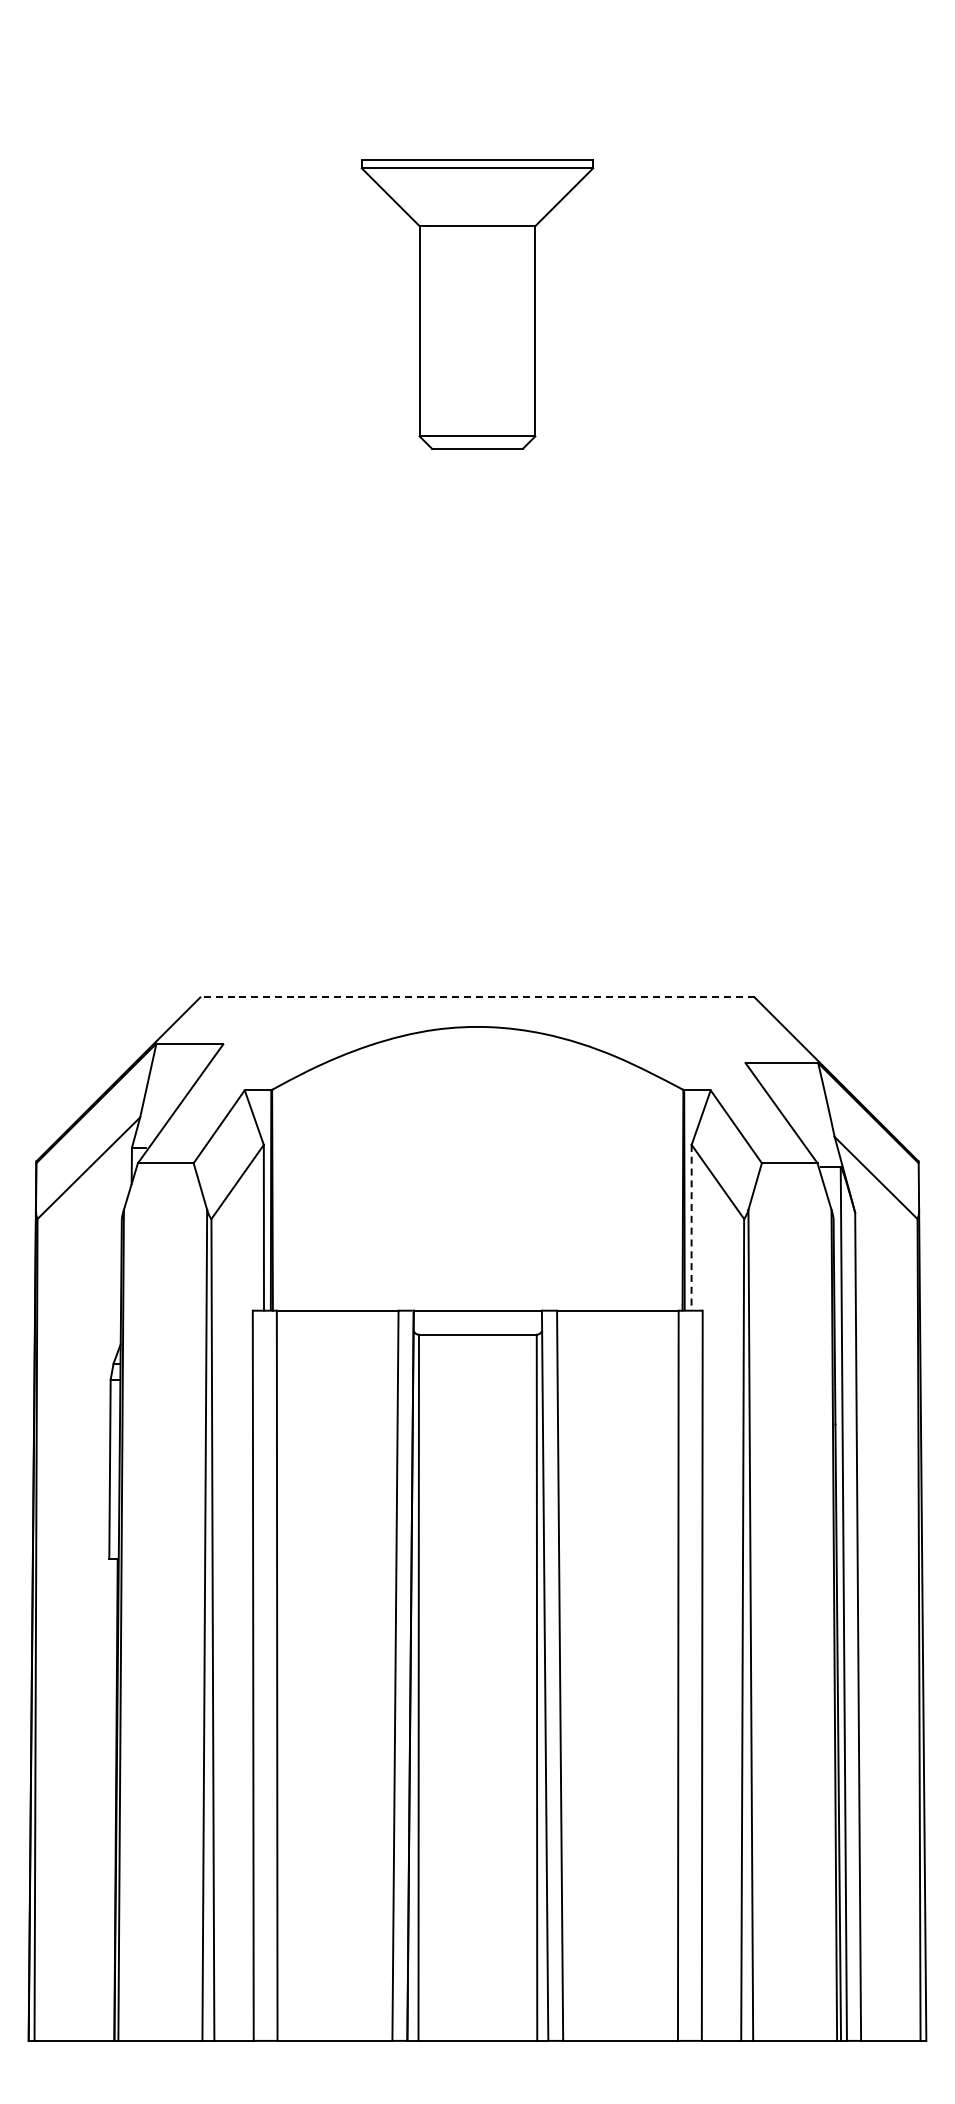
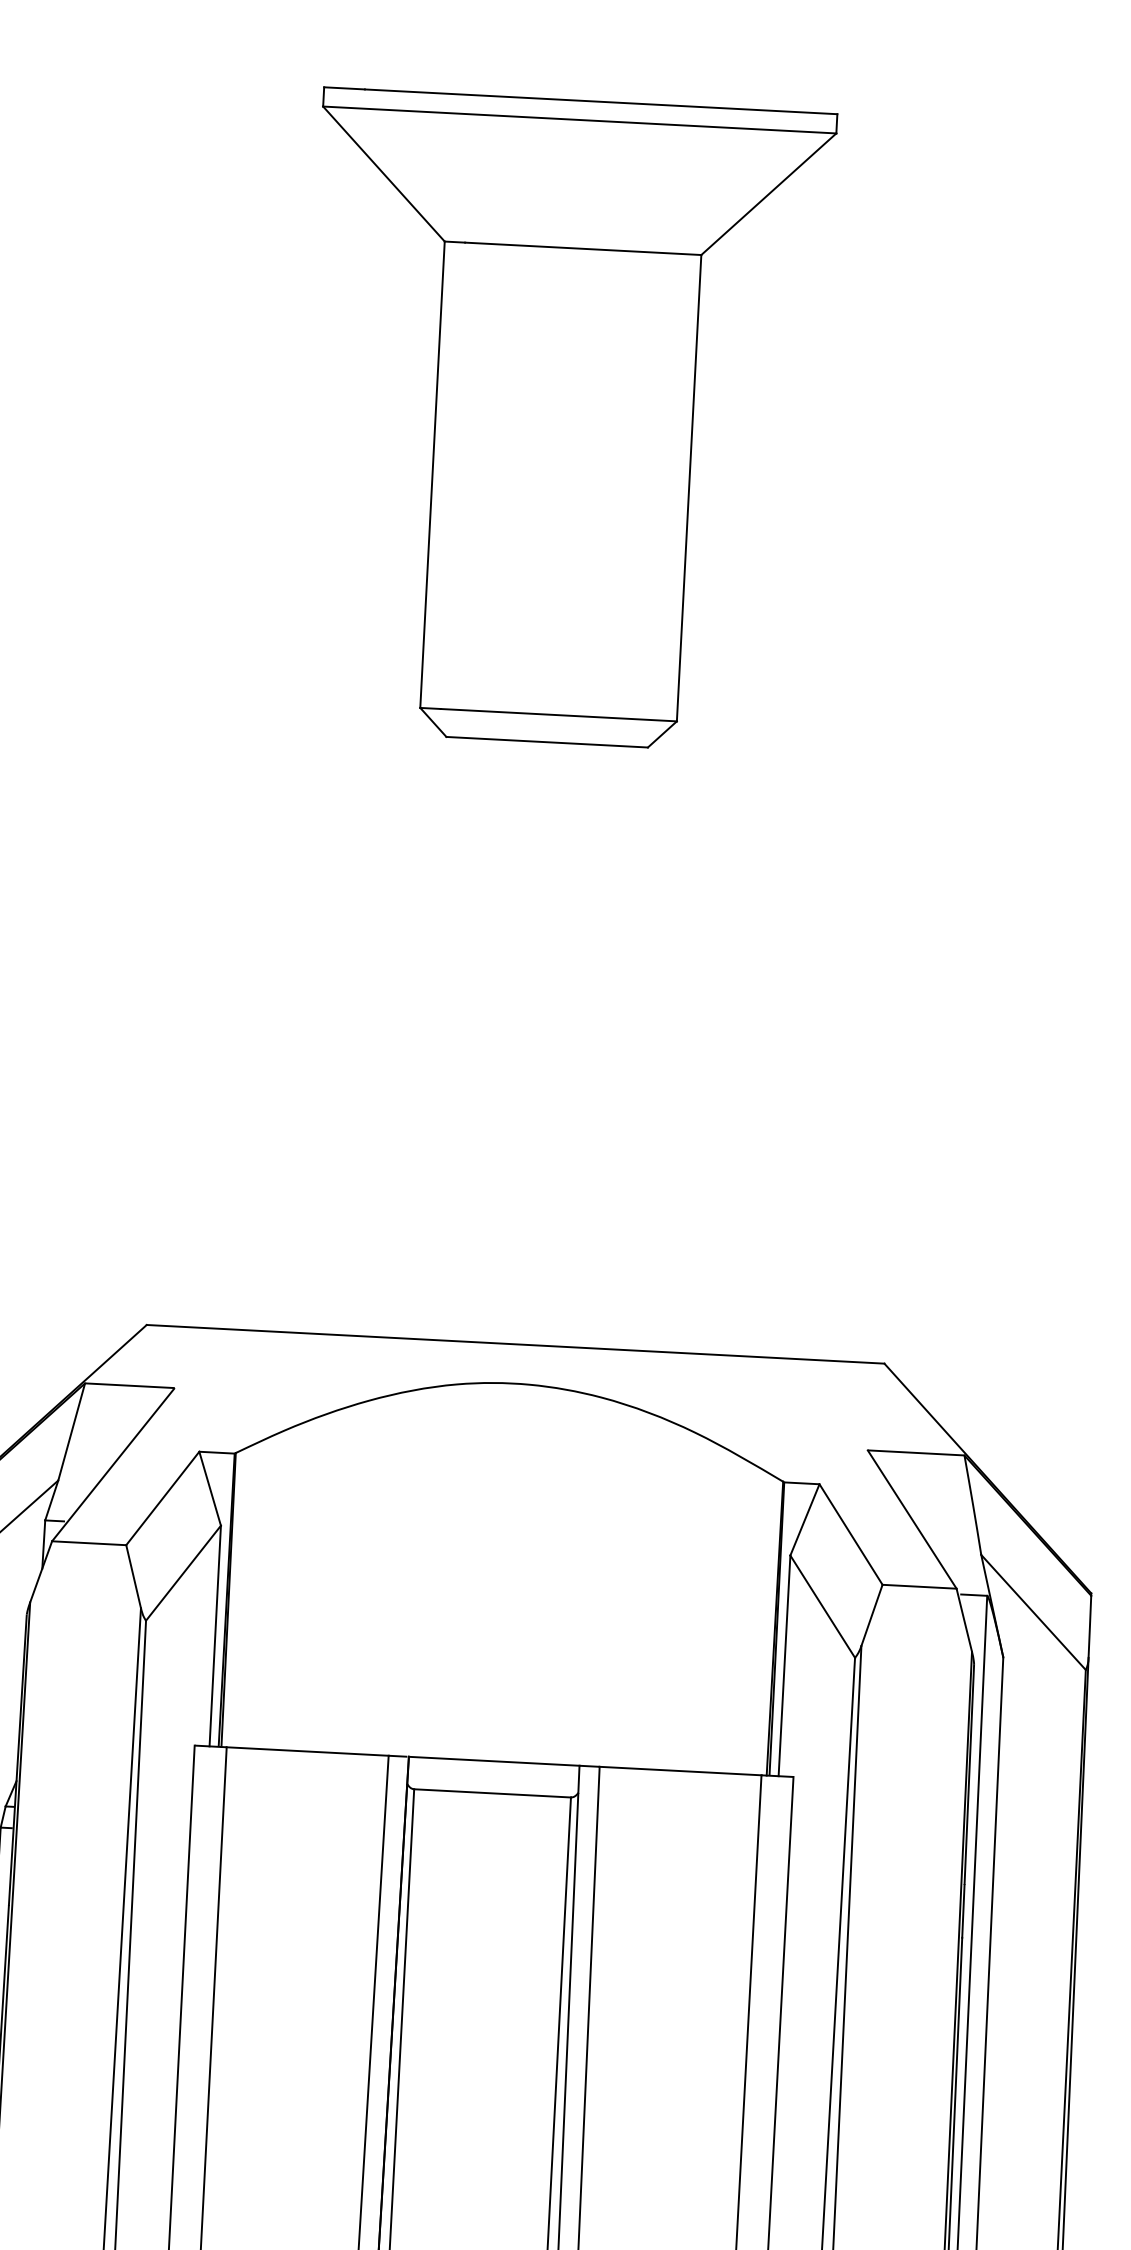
part: (477, 304) -> (563, 422), size x1.67
line: (476, 997) -> (514, 1344), dashed -> solid
line: (691, 1227) -> (784, 1665), dashed -> solid

